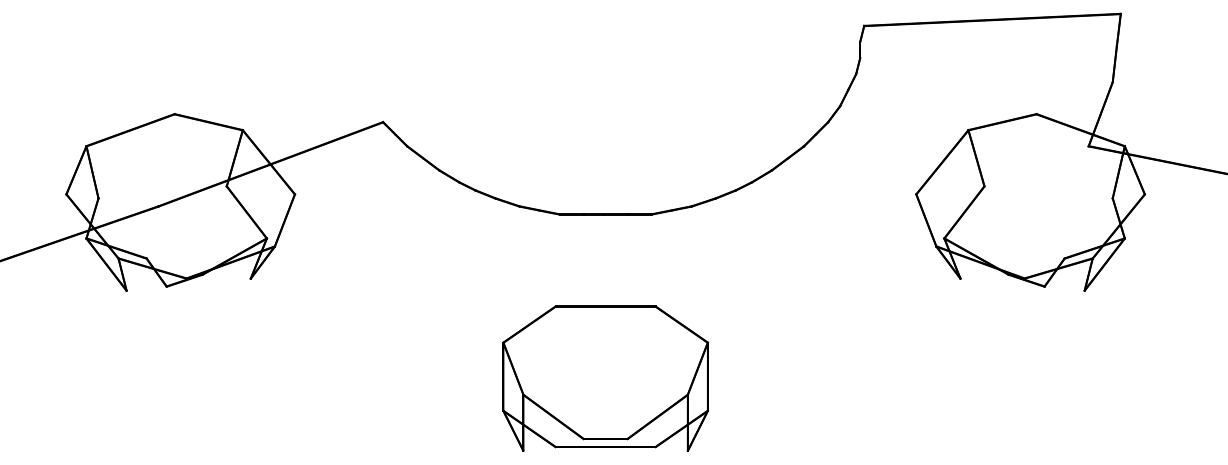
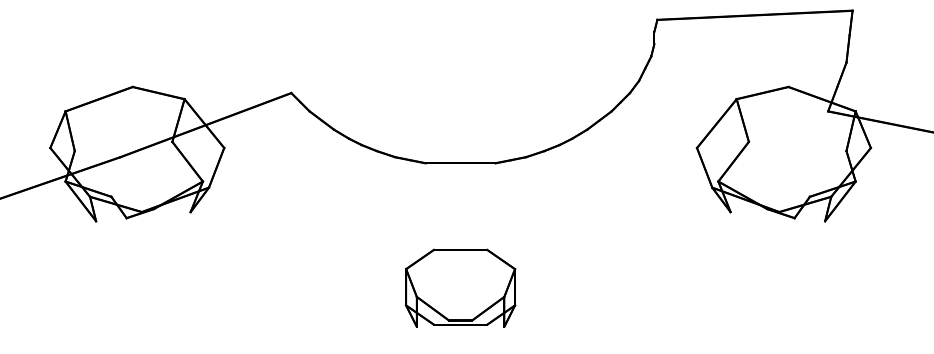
part: (605, 379) -> (460, 288), size x0.7

